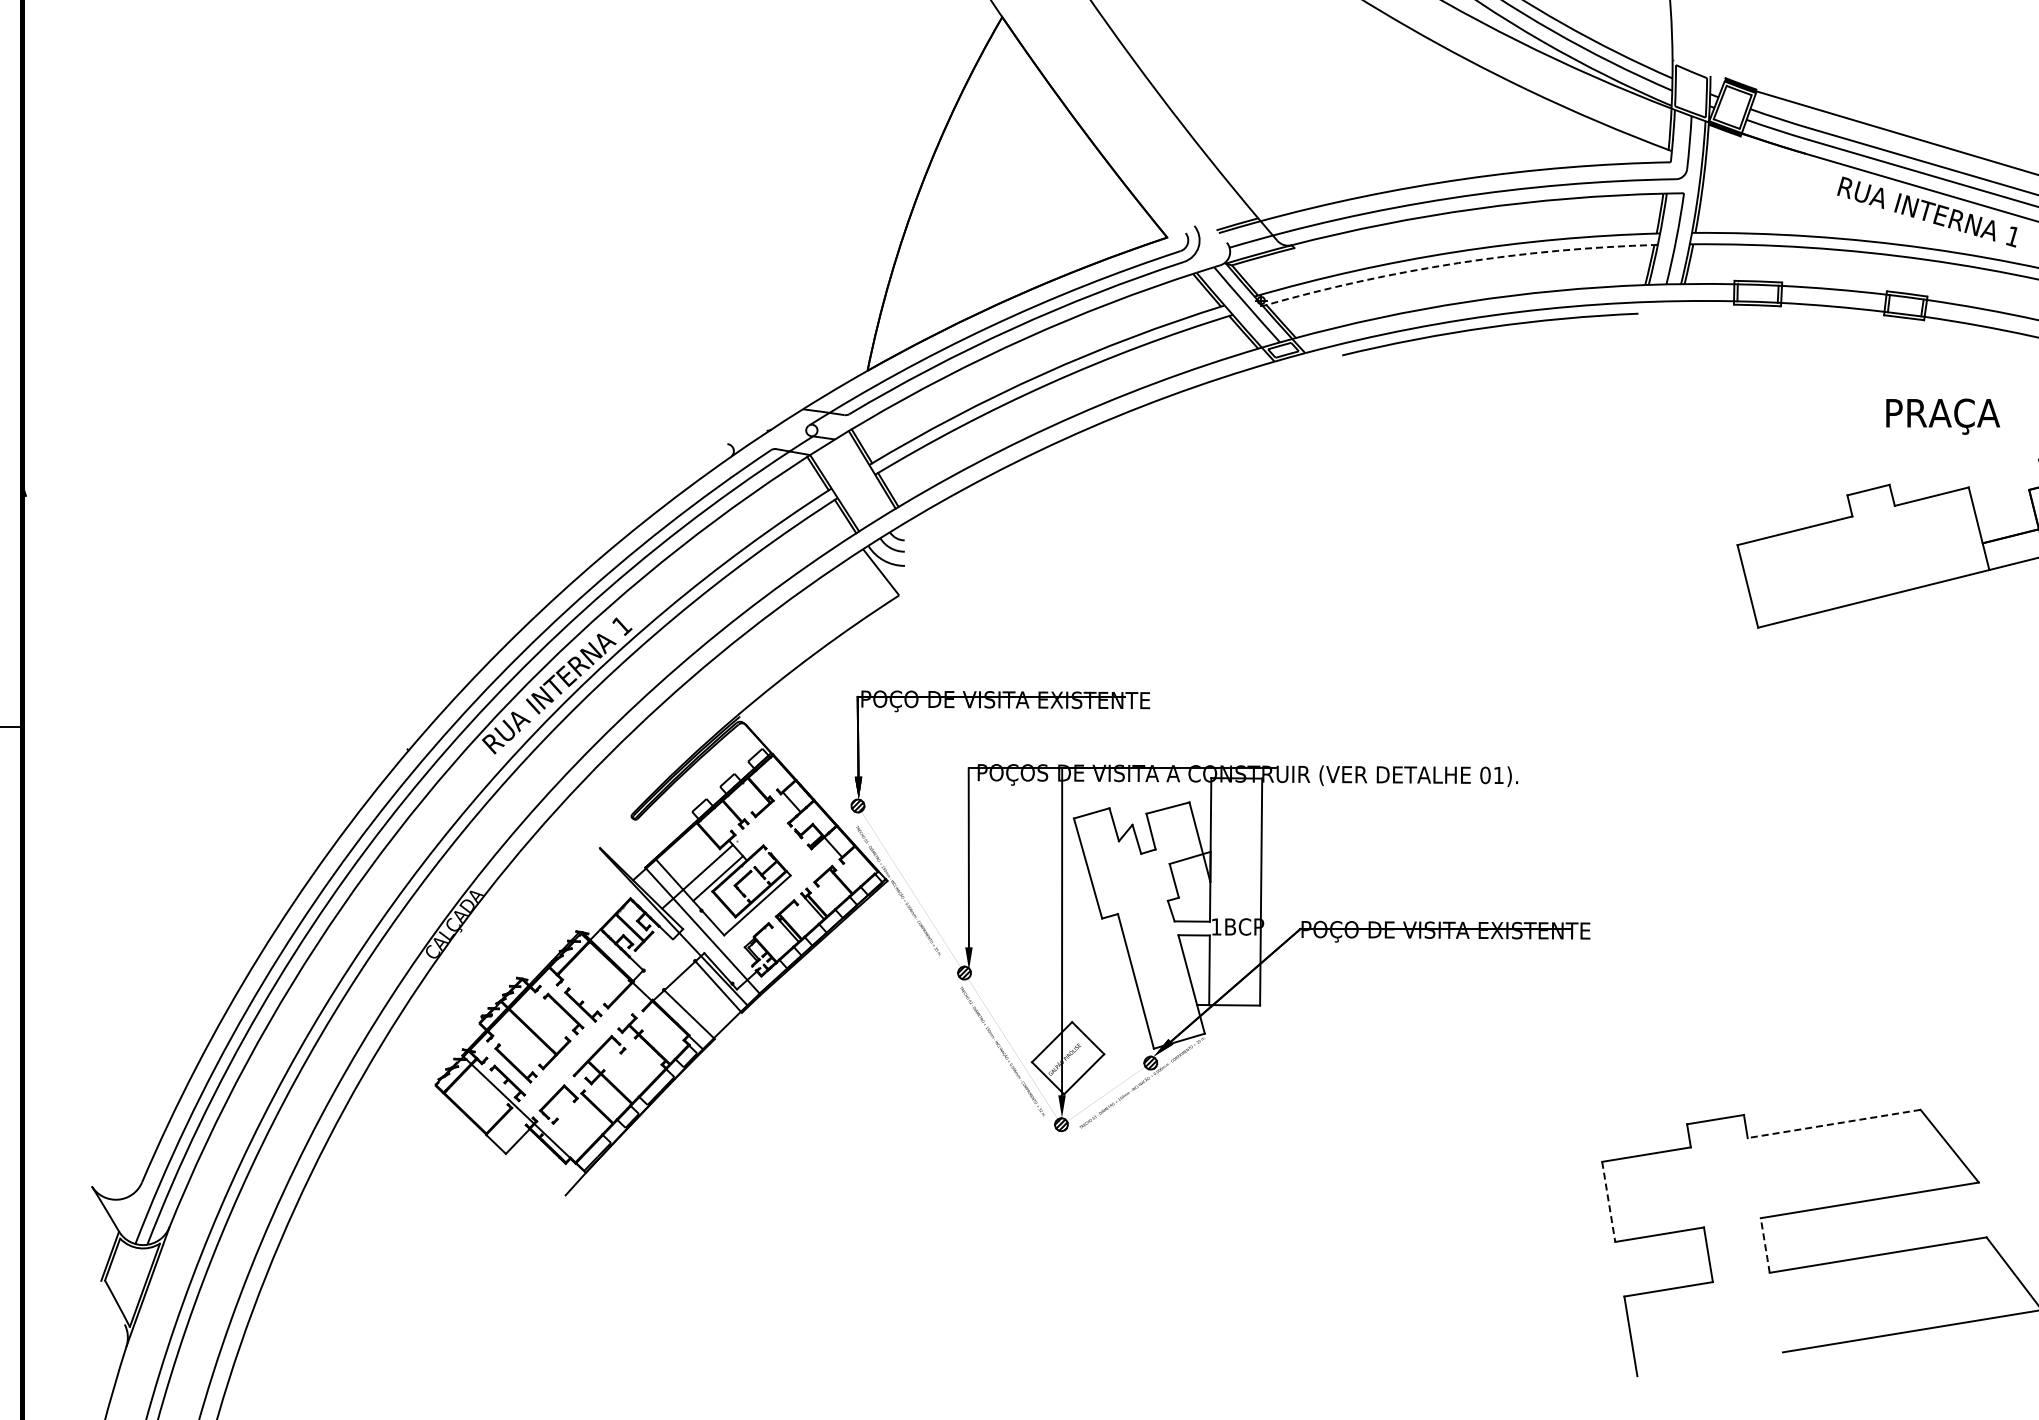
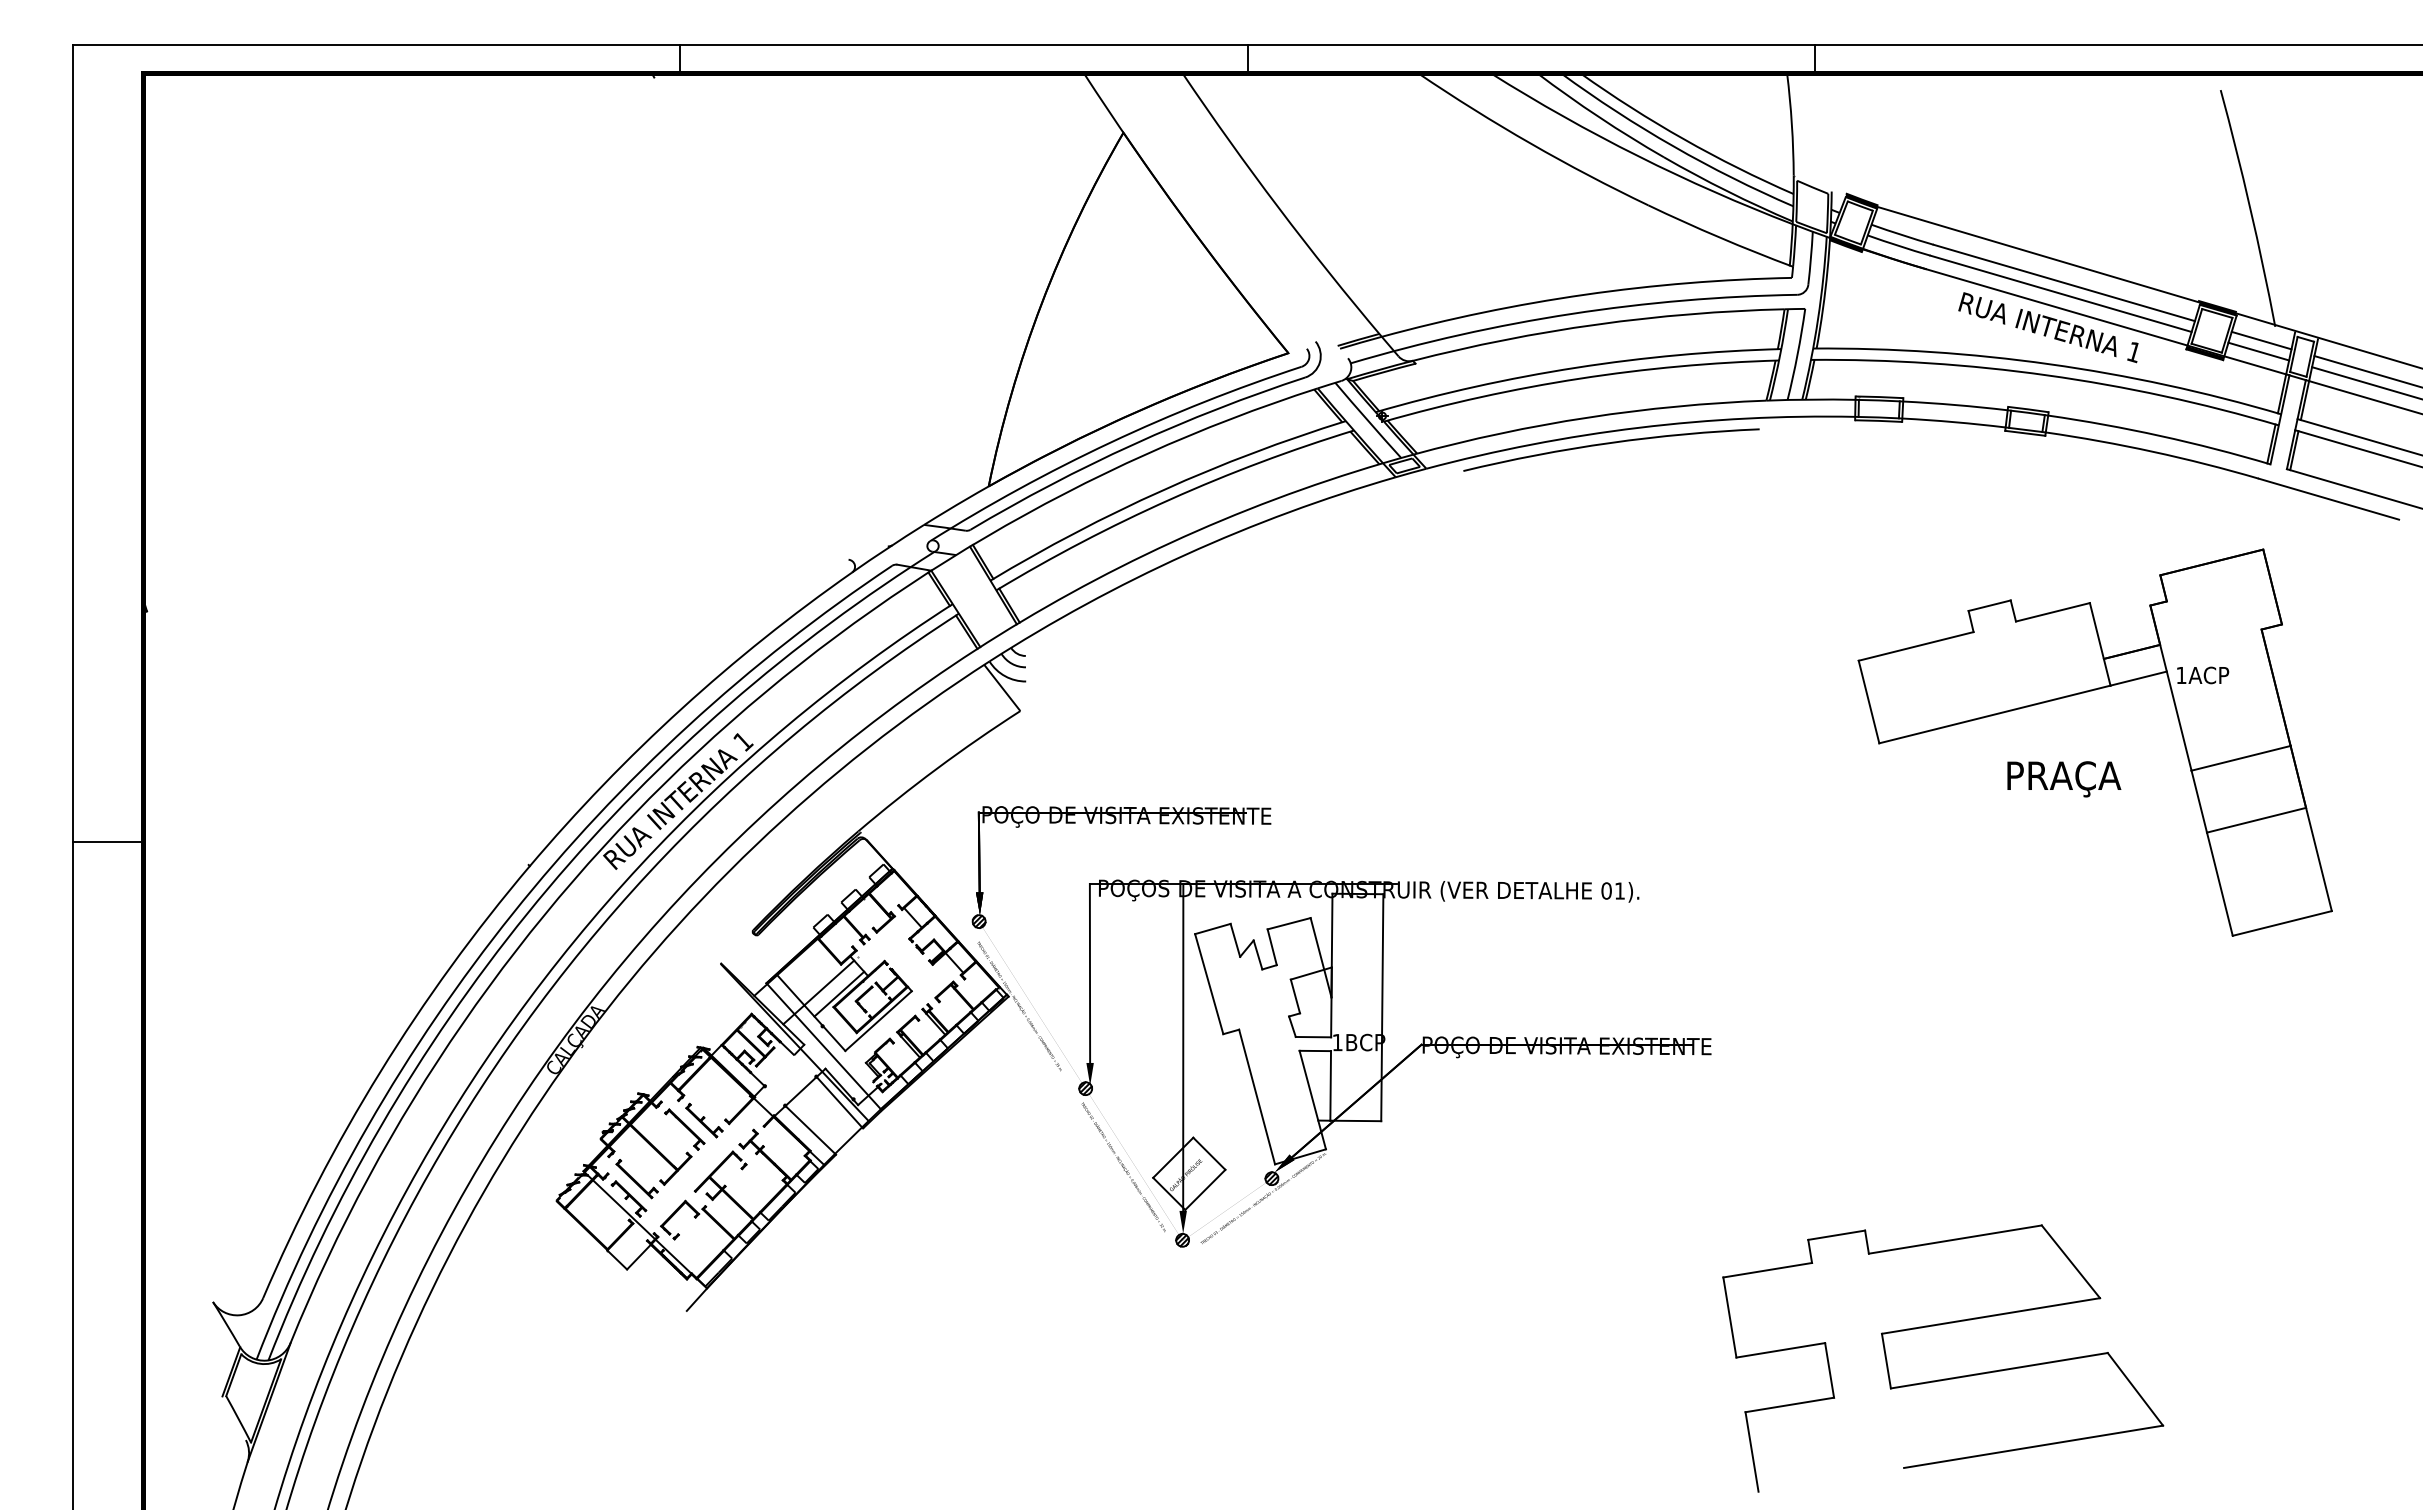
arc: (1458, 262) -> (1579, 378), dashed -> solid
text: (1943, 416) -> (2064, 779), moved
line: (1834, 1123) -> (1955, 1239), dashed -> solid
line: (1608, 1201) -> (1729, 1317), dashed -> solid
line: (1765, 1245) -> (1886, 1361), dashed -> solid

